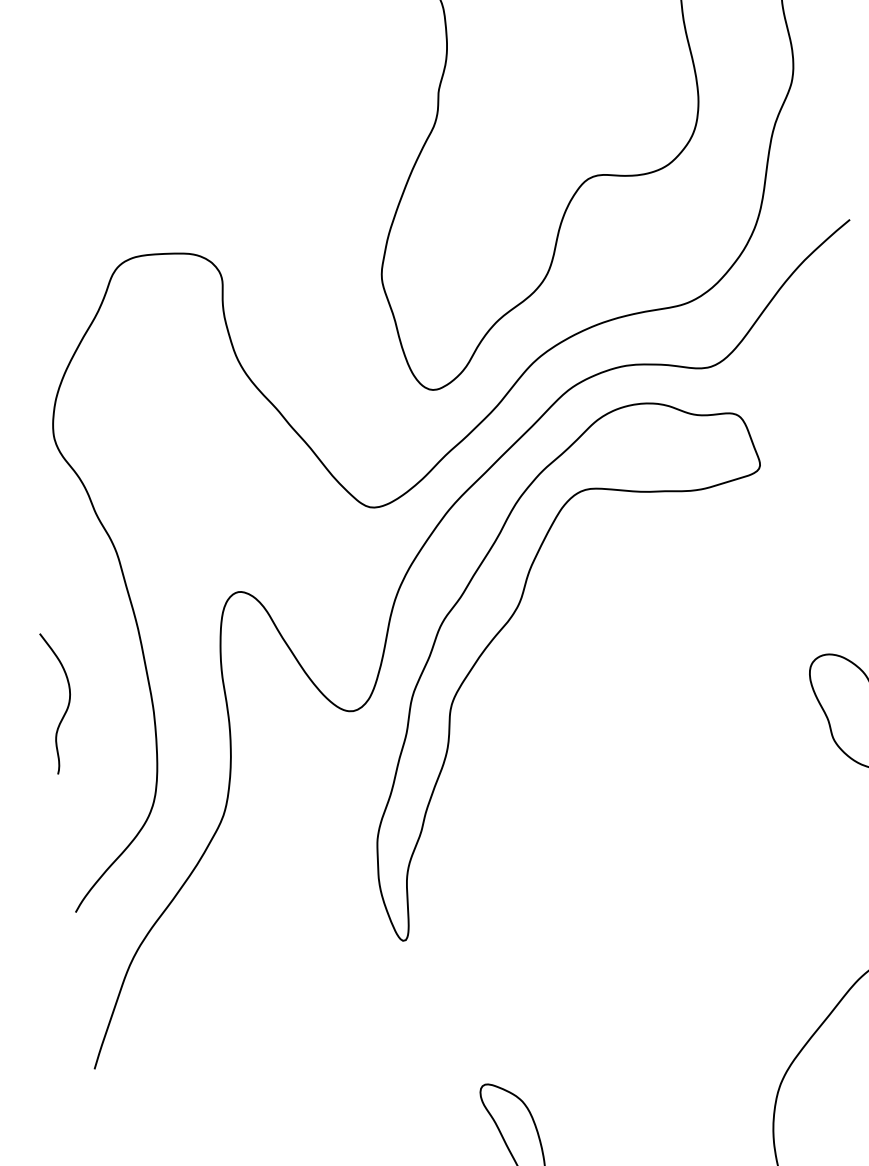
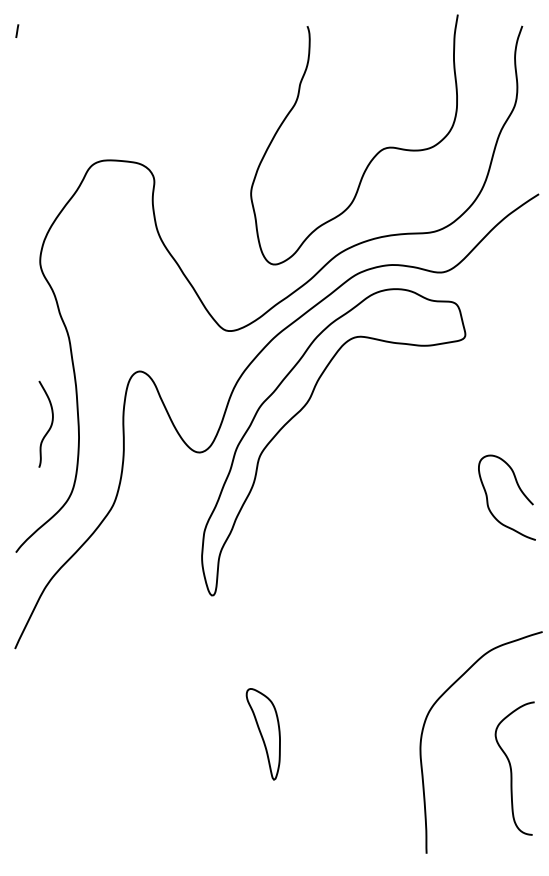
curve: (67, 701) -> (50, 424), moved

